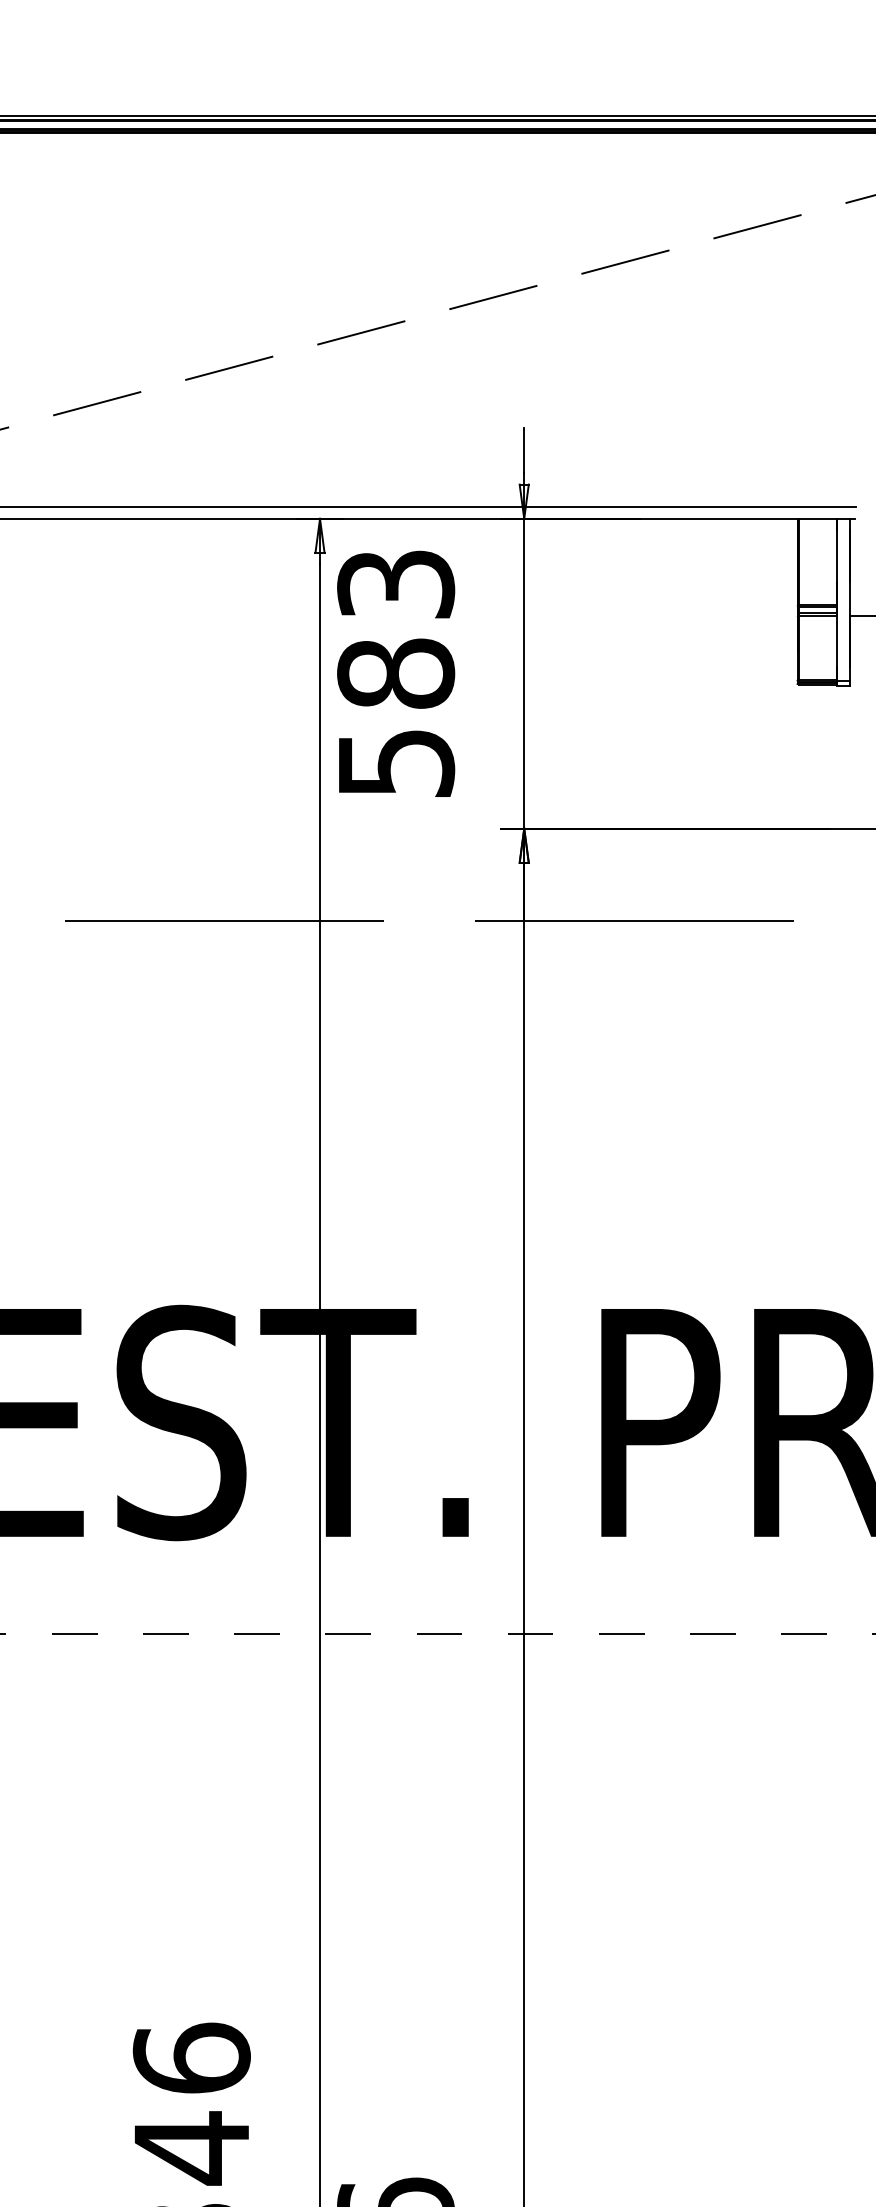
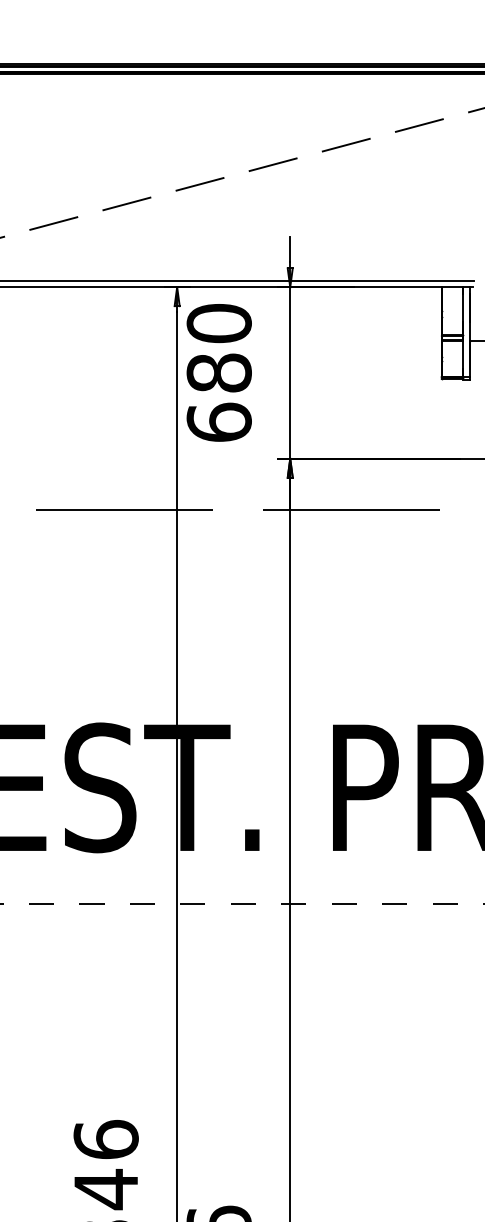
text: (394, 672) -> (218, 372), 583 -> 680

